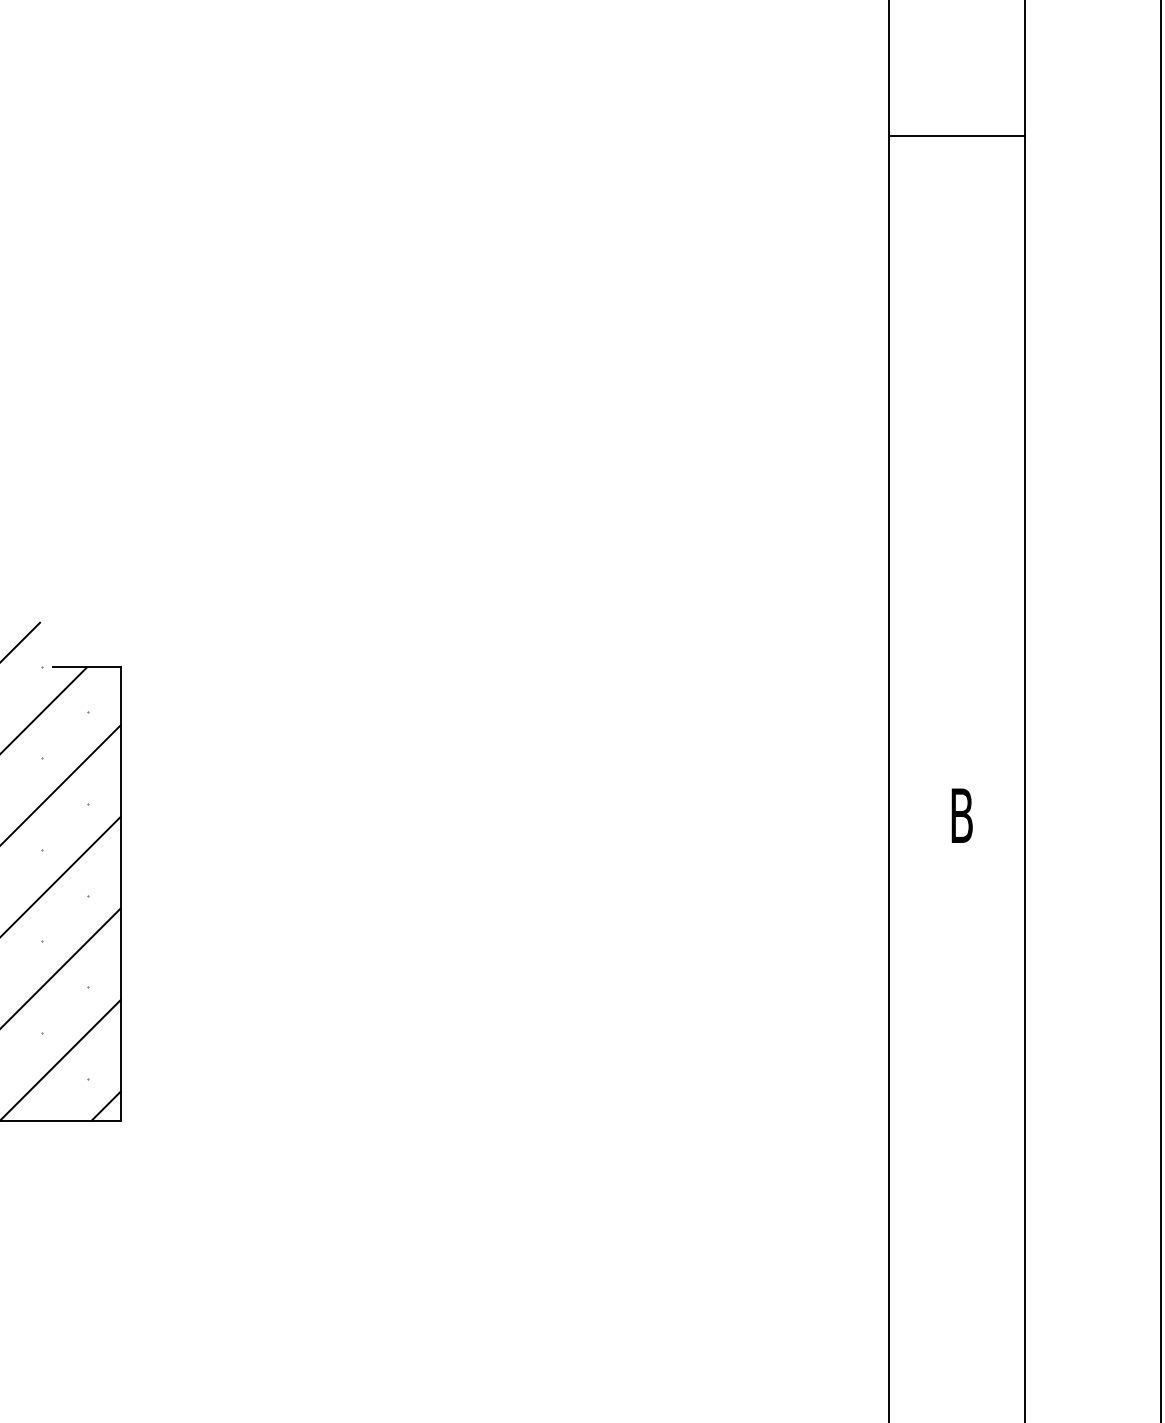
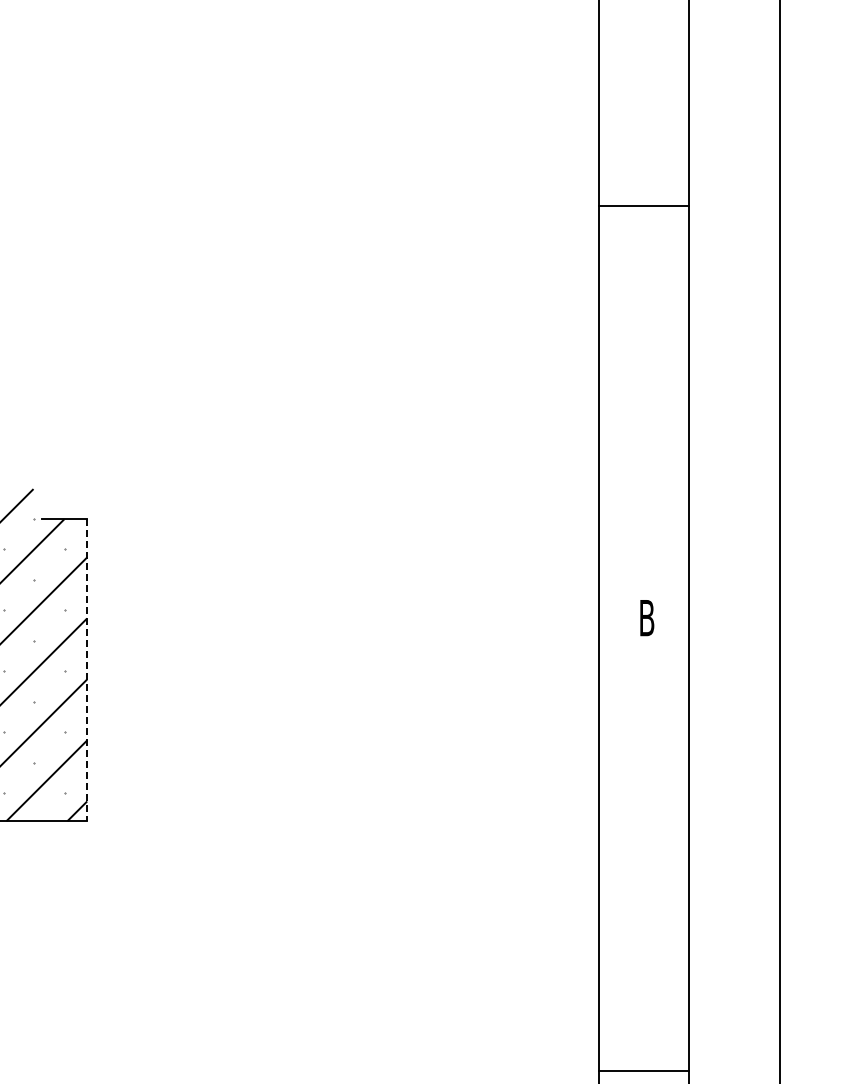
line: (956, 136) -> (643, 206), moved
line: (121, 894) -> (87, 670), solid -> dashed

